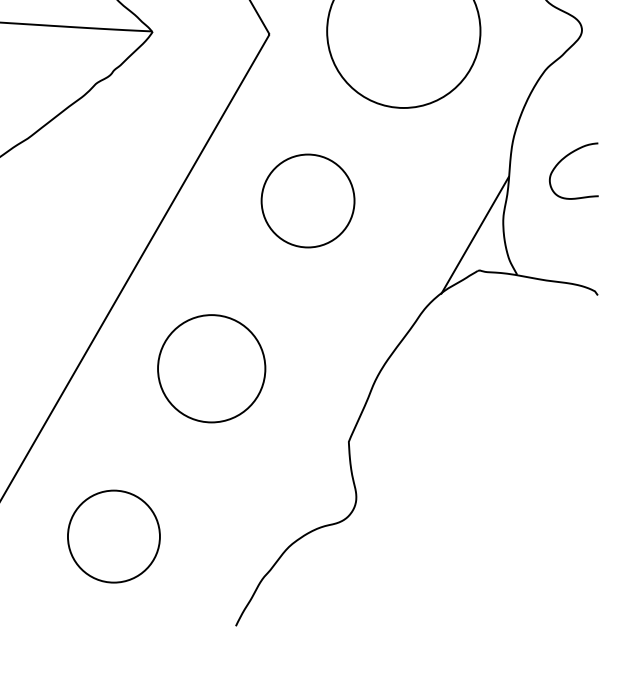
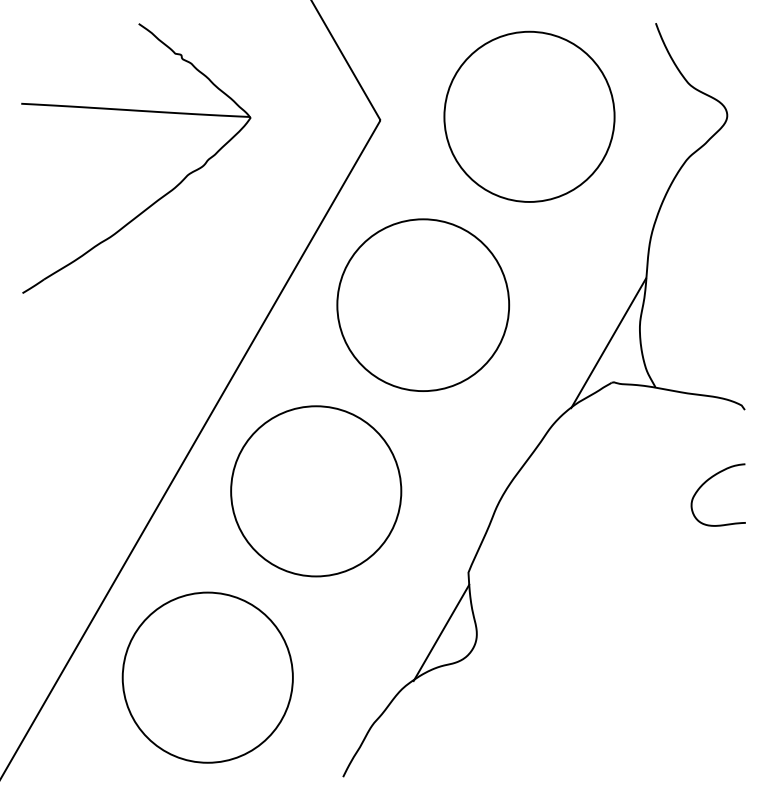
curve: (563, 159) -> (706, 482), moved
circle: (308, 201) -> (423, 305), size x1.67
circle: (211, 368) -> (316, 491), size x1.43
line: (324, 495) -> (441, 632), added
circle: (113, 536) -> (207, 677), size x1.67

